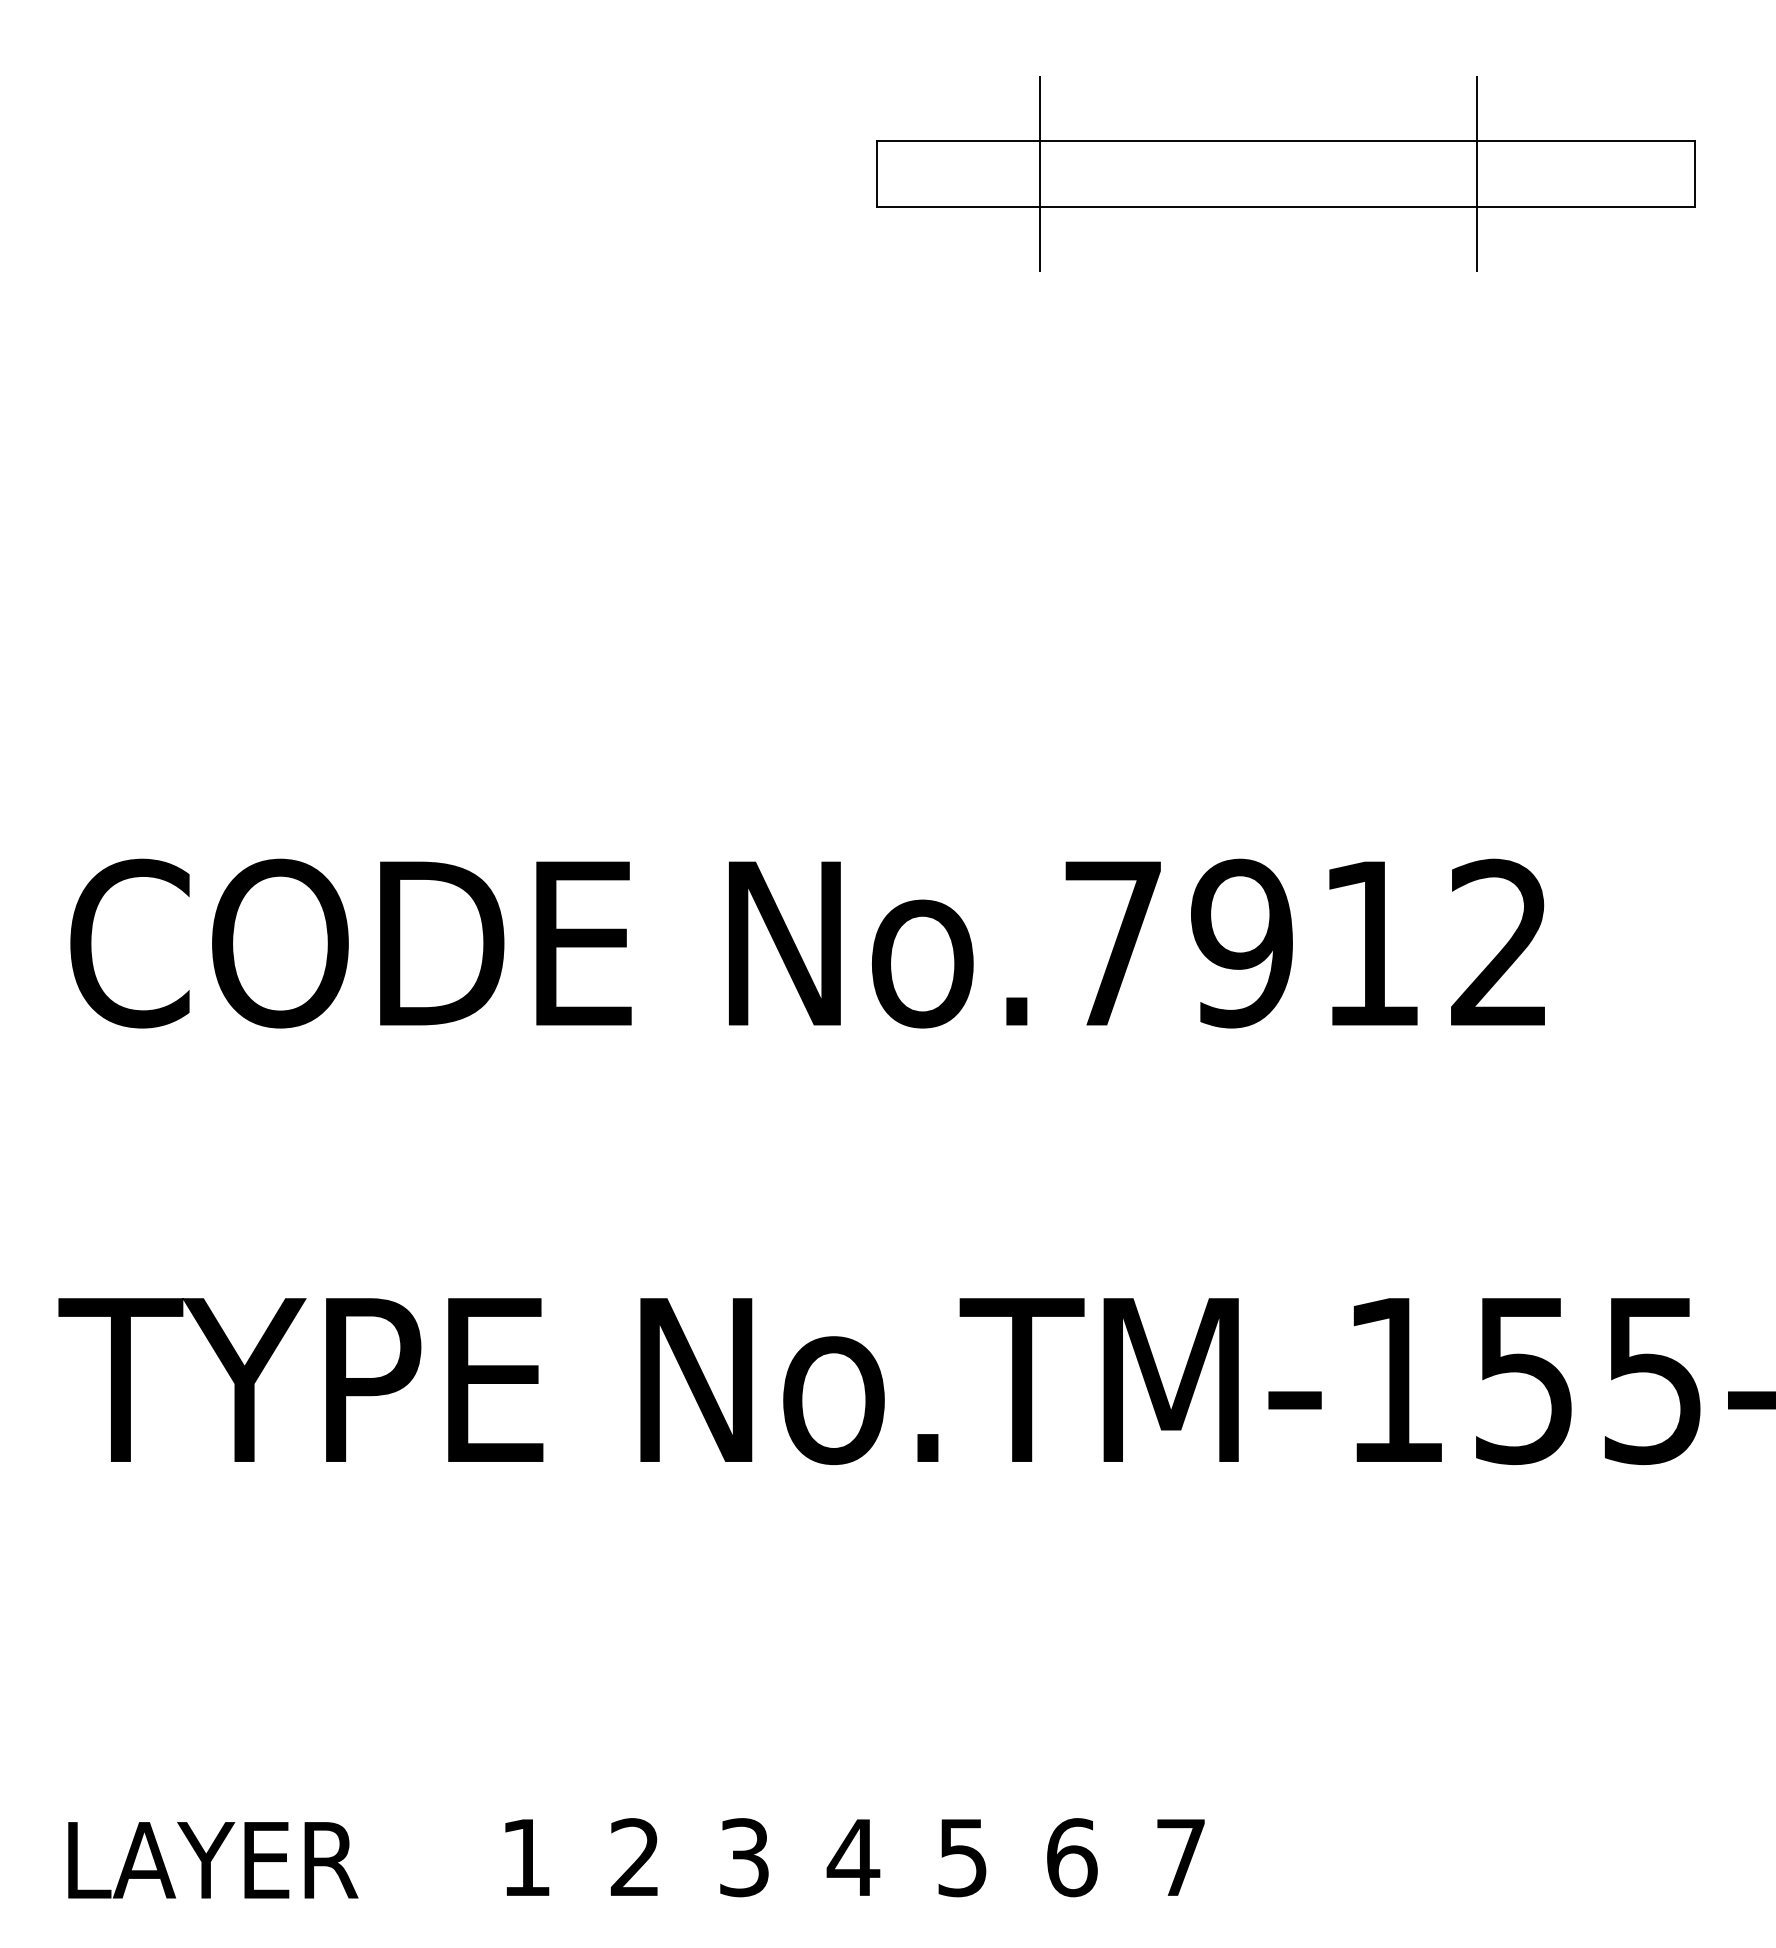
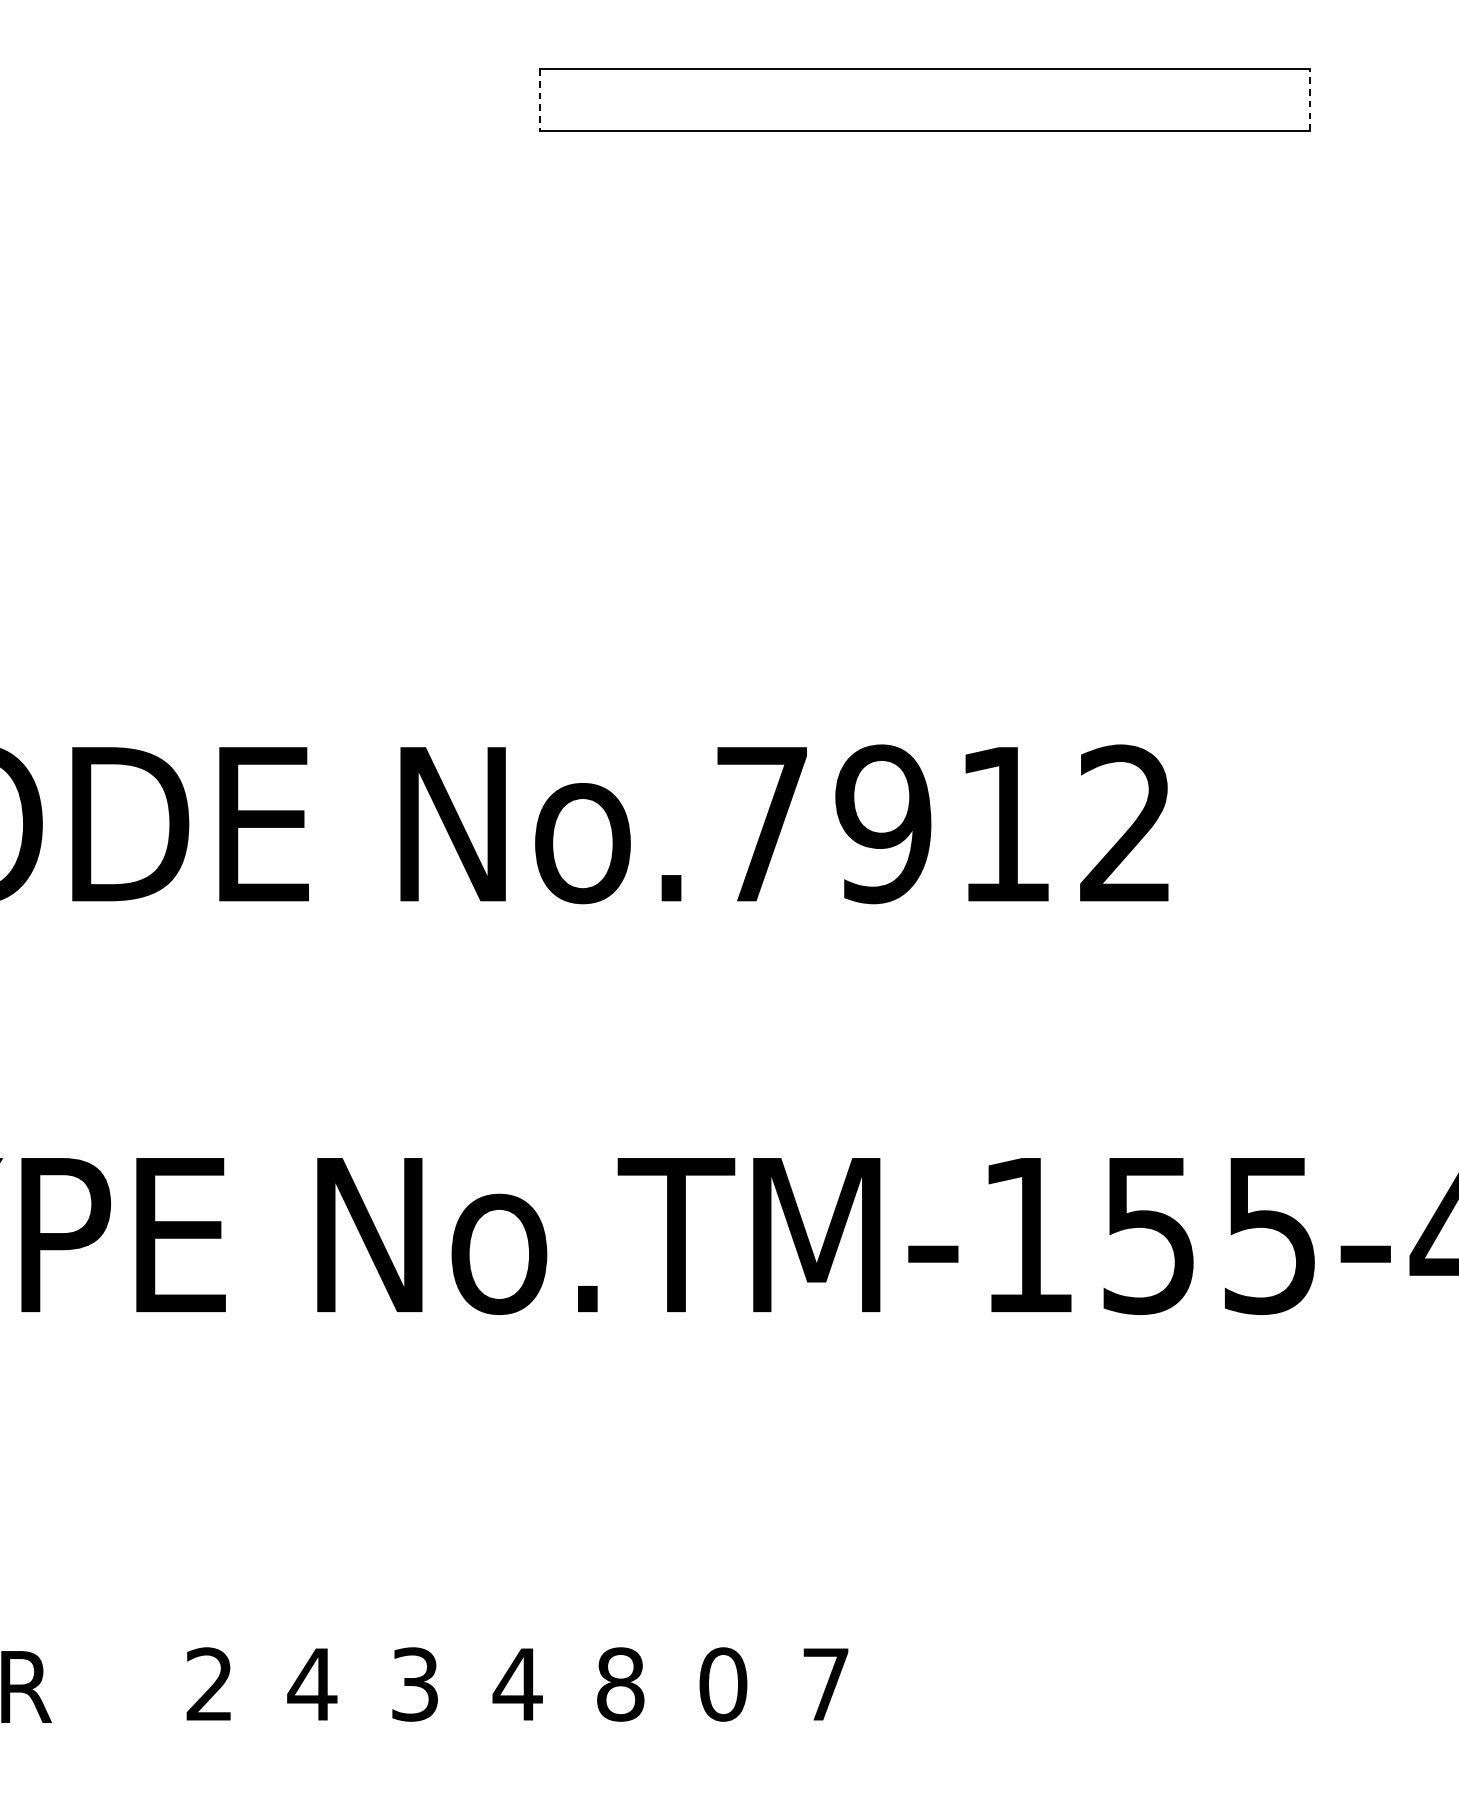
line: (1040, 173) -> (693, 99), removed
line: (1476, 173) -> (1104, 99), removed
line: (876, 174) -> (539, 100), solid -> dashed
line: (1695, 174) -> (1310, 100), solid -> dashed
text: (525, 1856) -> (209, 1683), 1 -> 2
text: (634, 1856) -> (311, 1683), 2 -> 4
text: (962, 1857) -> (620, 1684), 5 -> 8
text: (1071, 1857) -> (722, 1684), 6 -> 0

